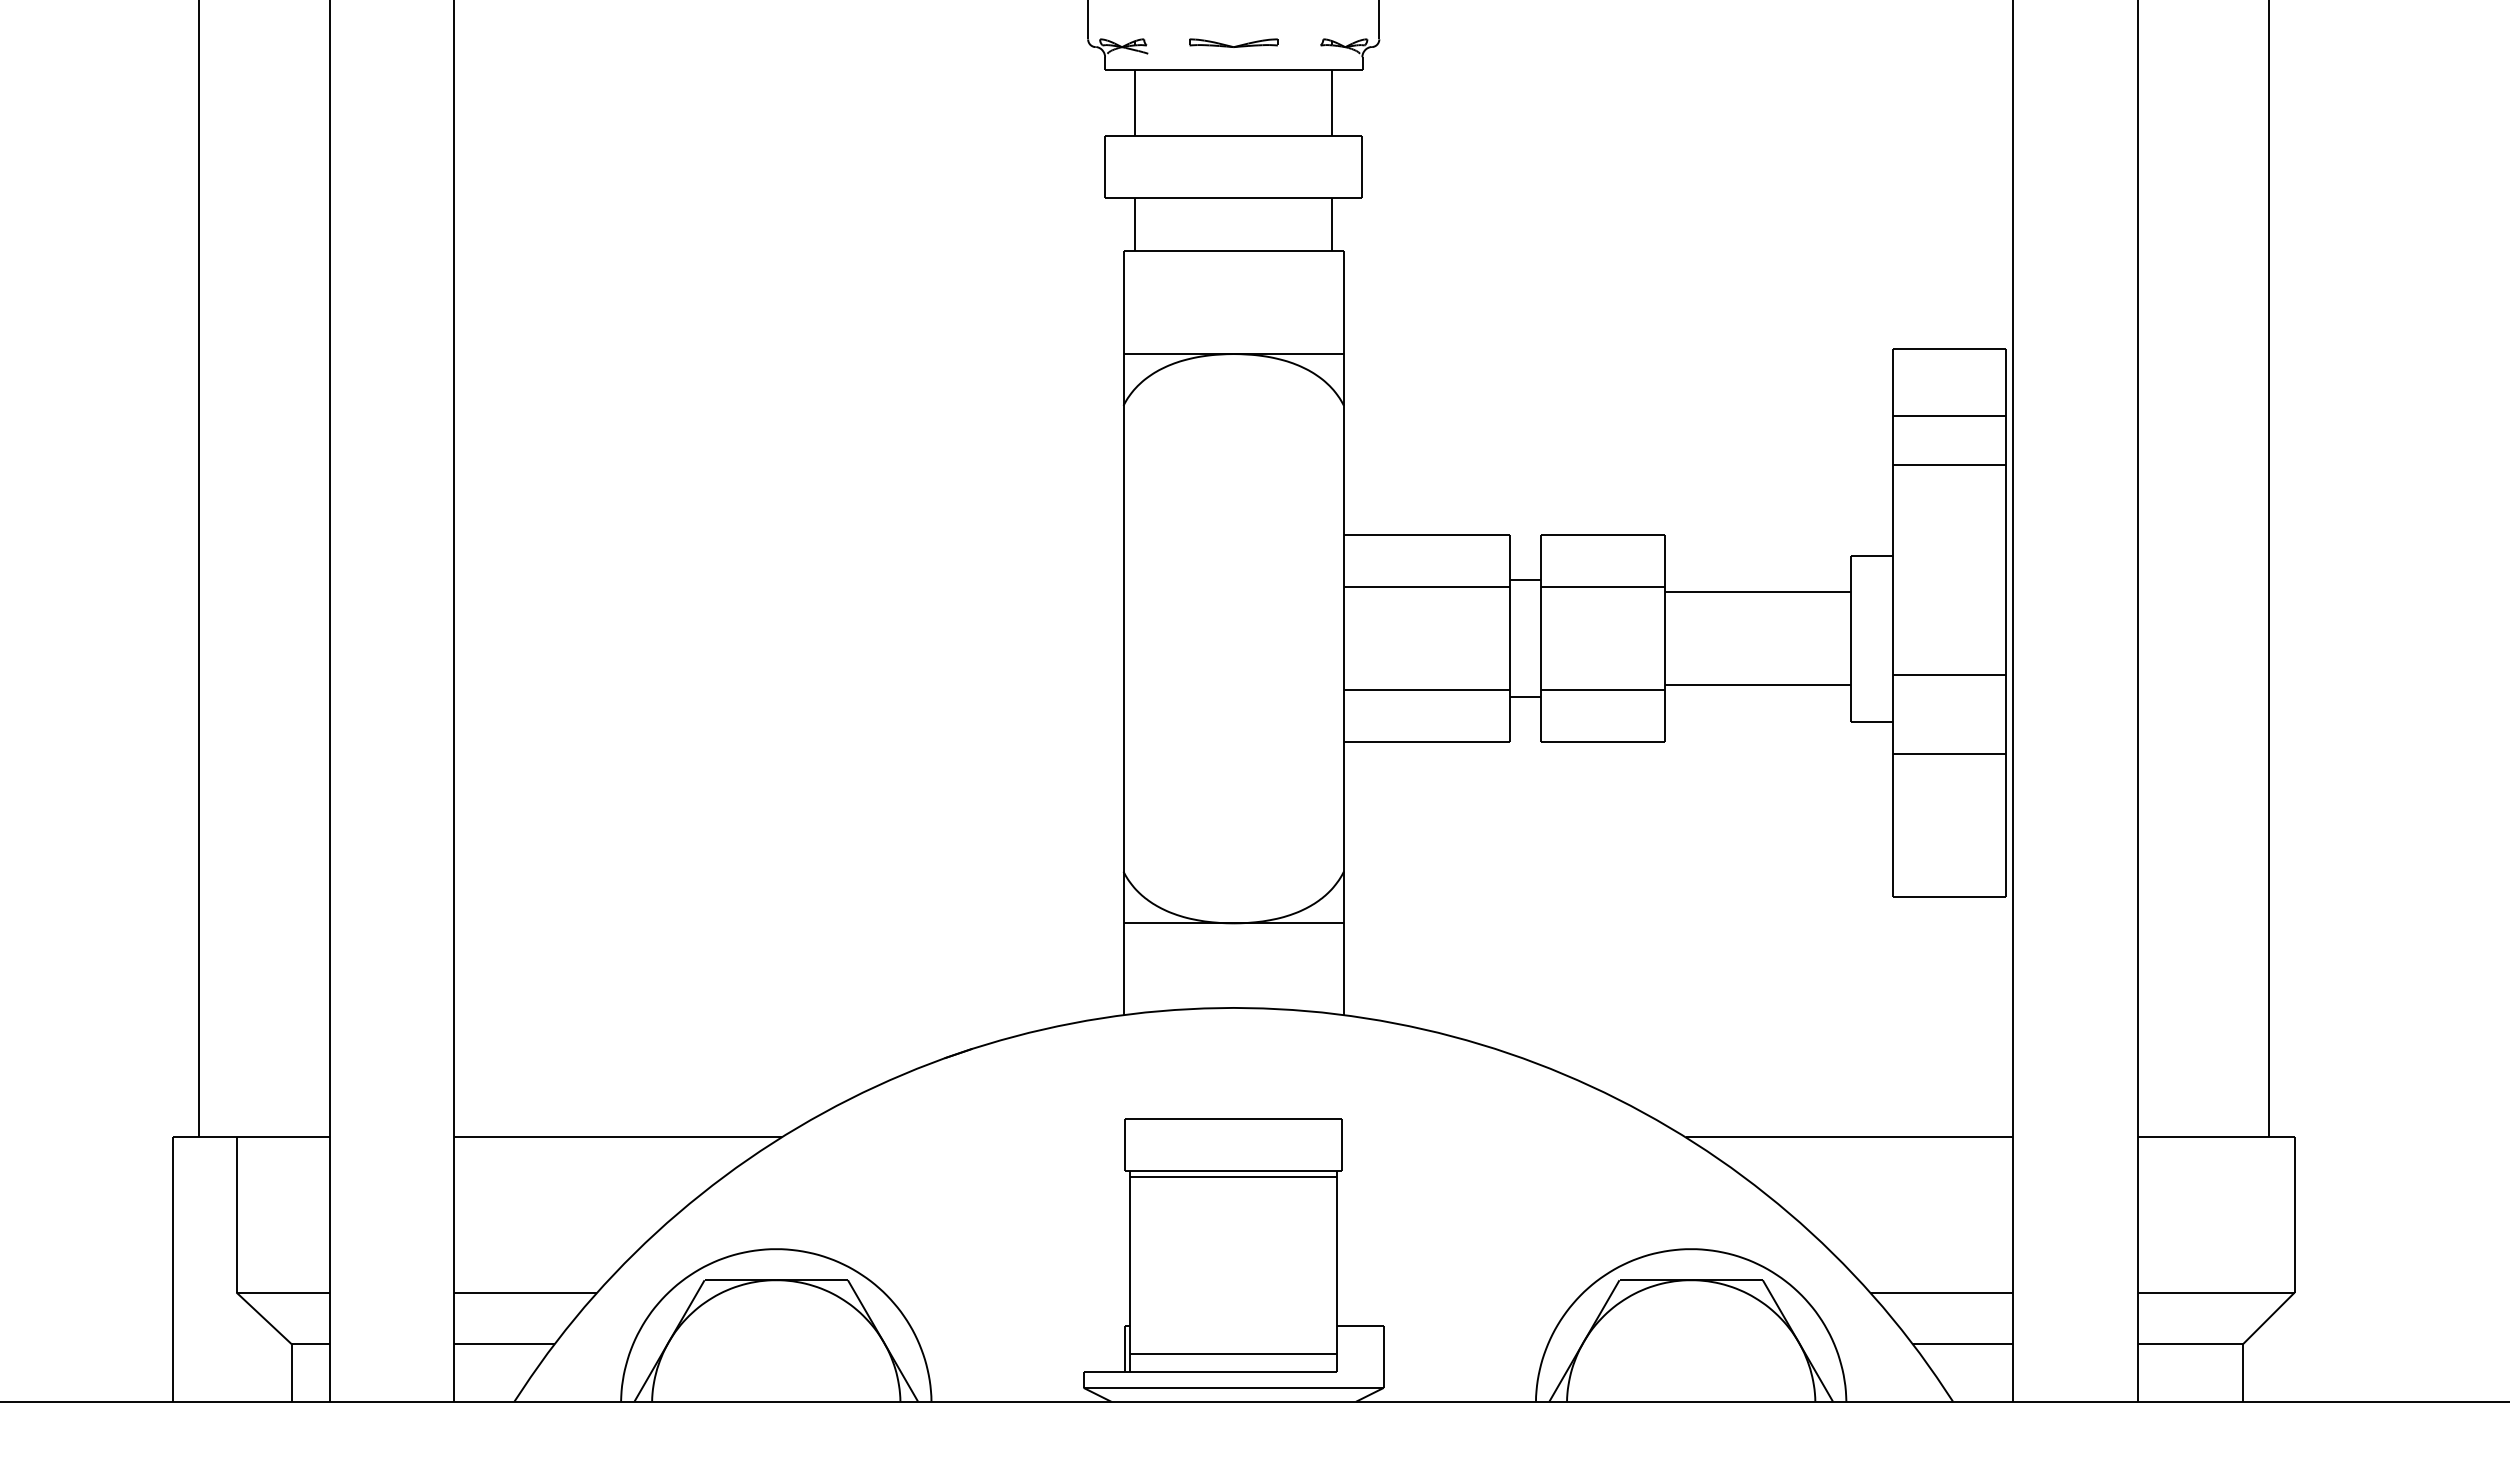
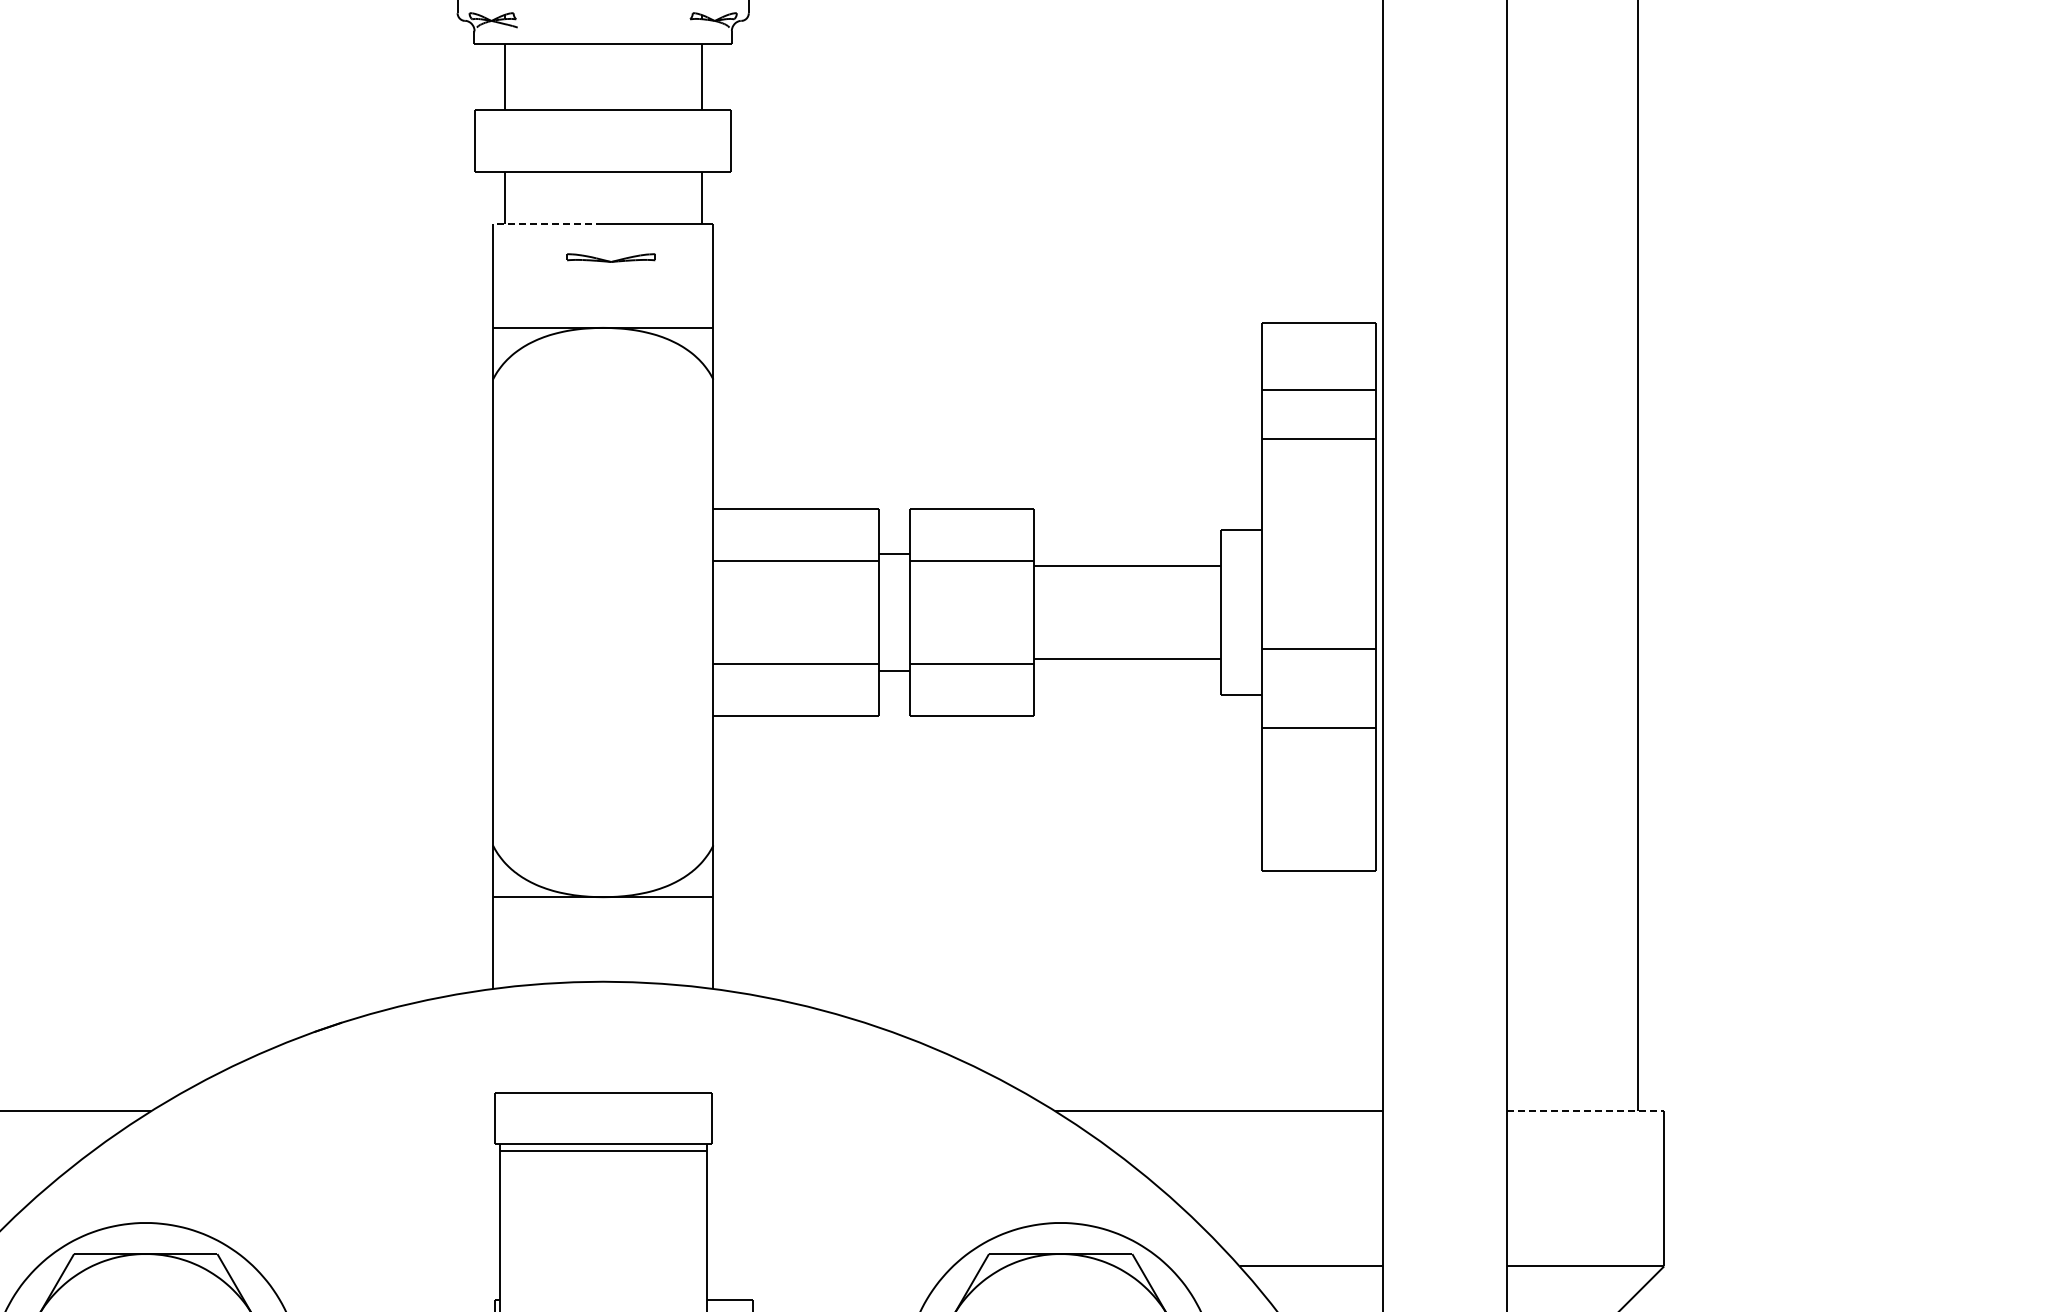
part: (1233, 42) -> (610, 257), moved
line: (1178, 250) -> (547, 224), solid -> dashed
line: (2216, 1137) -> (1585, 1111), solid -> dashed

